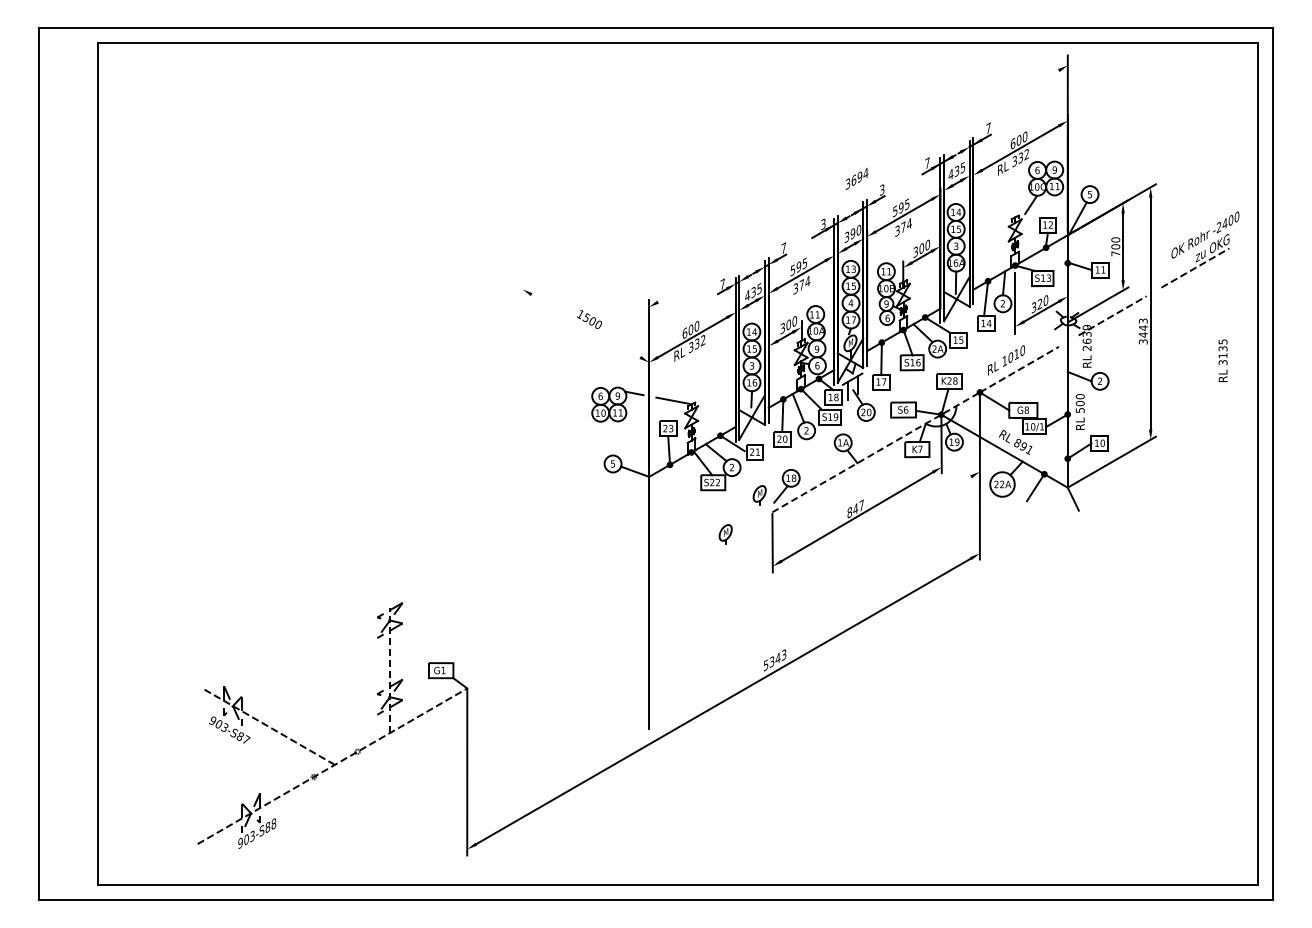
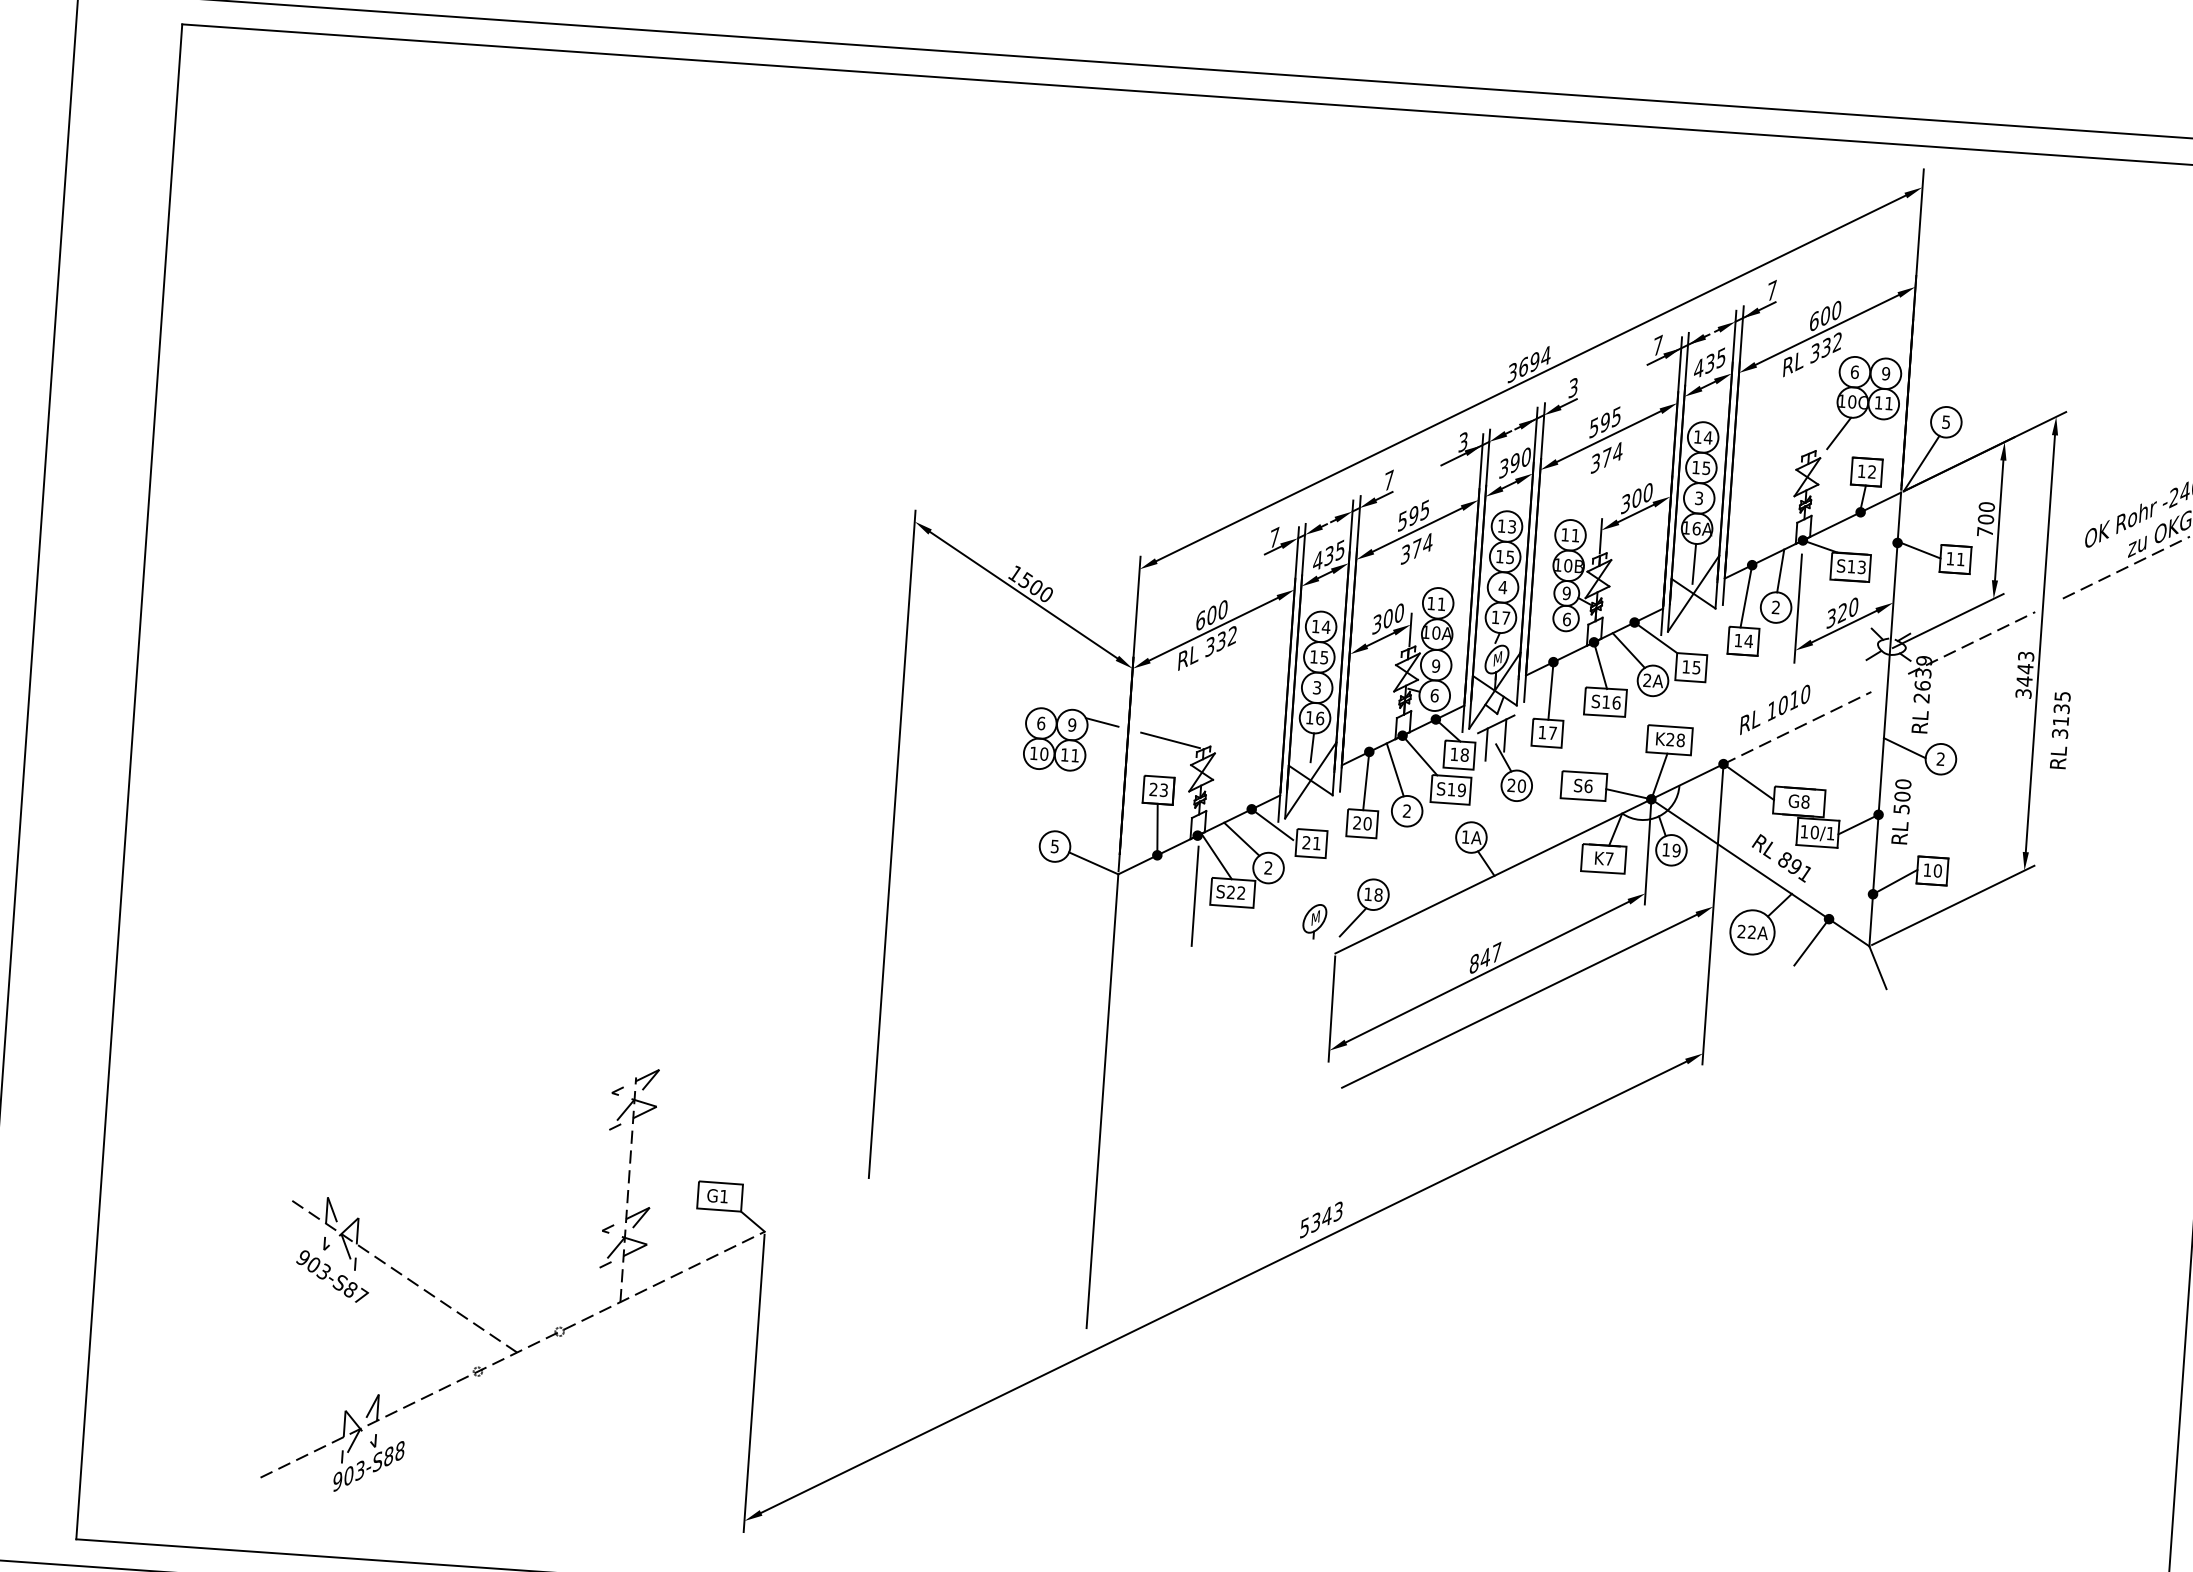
line: (858, 186) -> (1531, 378), added
line: (585, 325) -> (1022, 594), added
text: (1222, 360) -> (2059, 729), moved
line: (876, 452) -> (1530, 859), dashed -> solid
line: (522, 468) -> (891, 843), added
line: (692, 485) -> (1195, 895), added
line: (876, 531) -> (1520, 1001), added
part: (725, 534) -> (1248, 987), removed

